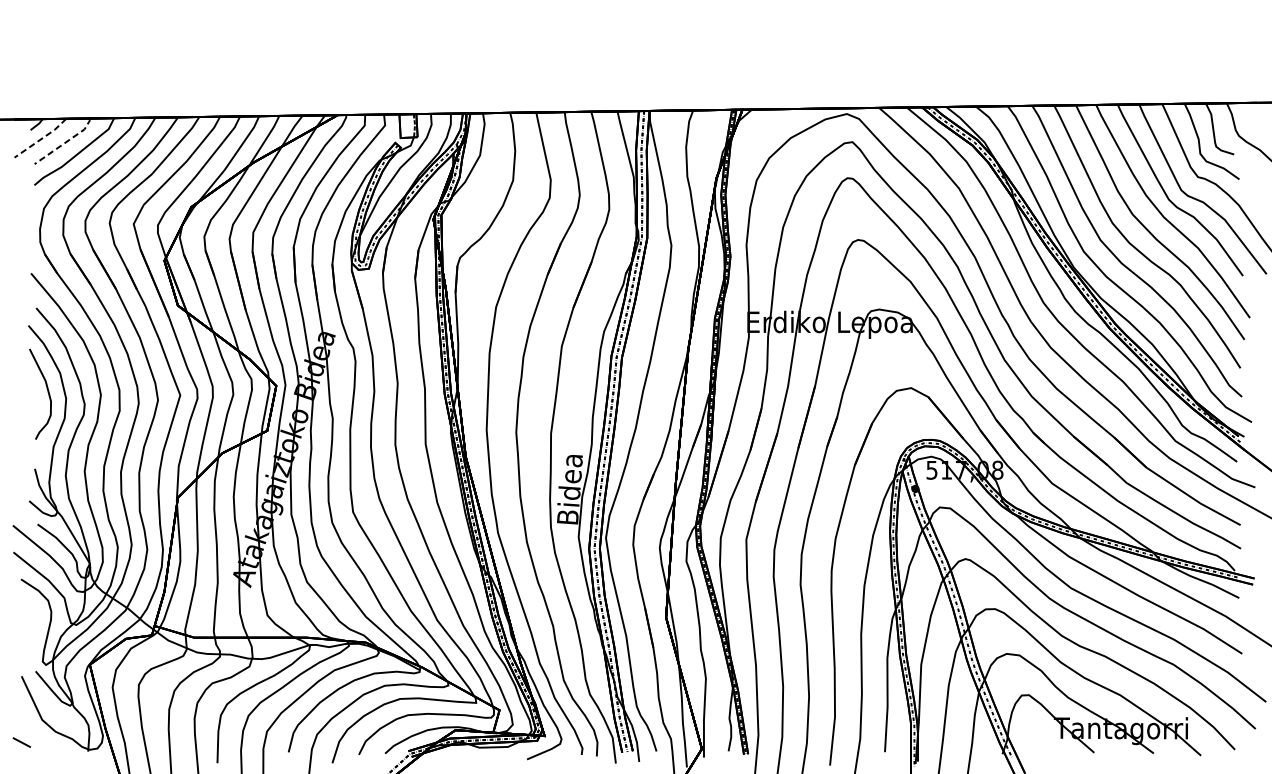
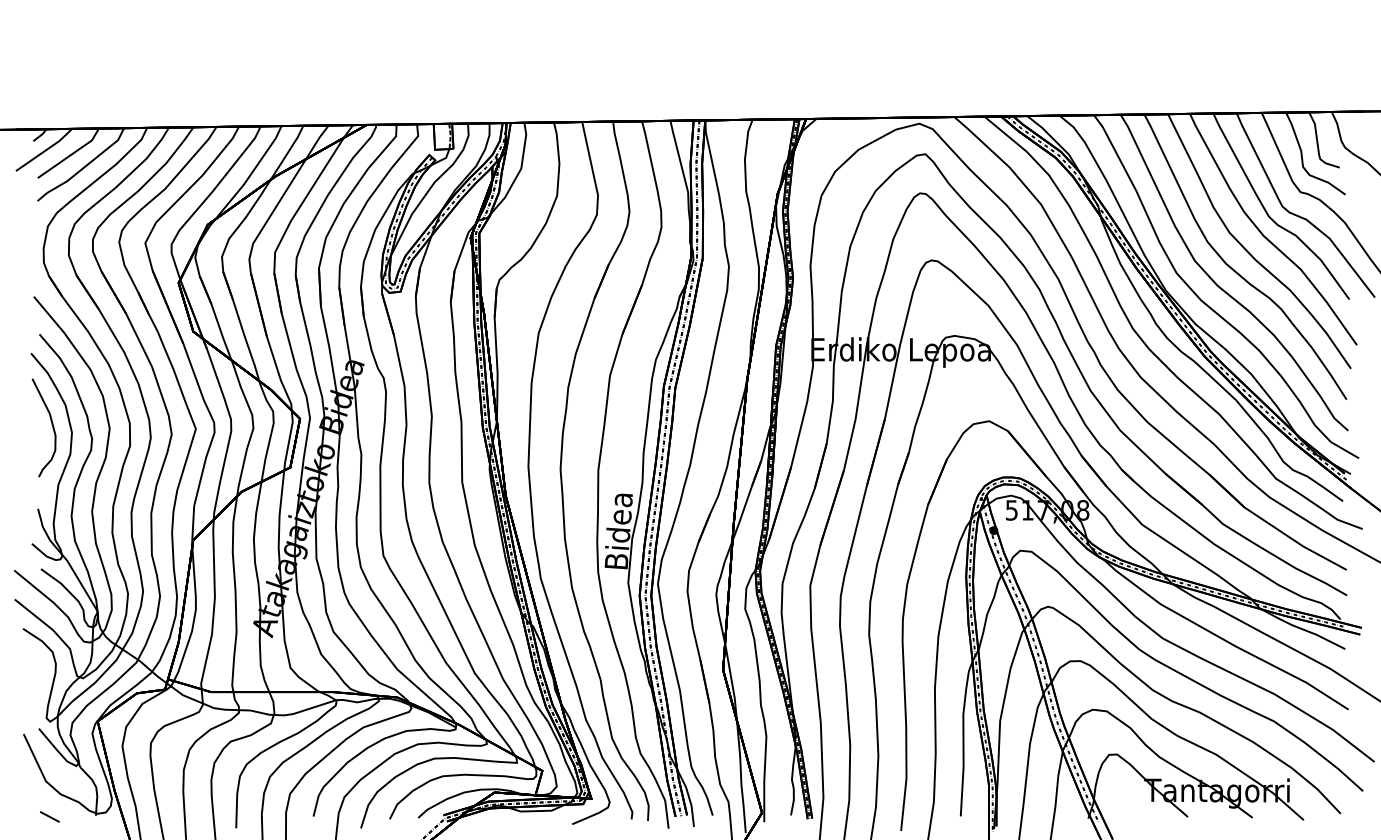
line: (41, 138) -> (45, 150), dashed -> solid
line: (65, 142) -> (71, 154), dashed -> solid
line: (21, 742) -> (49, 816), moved

